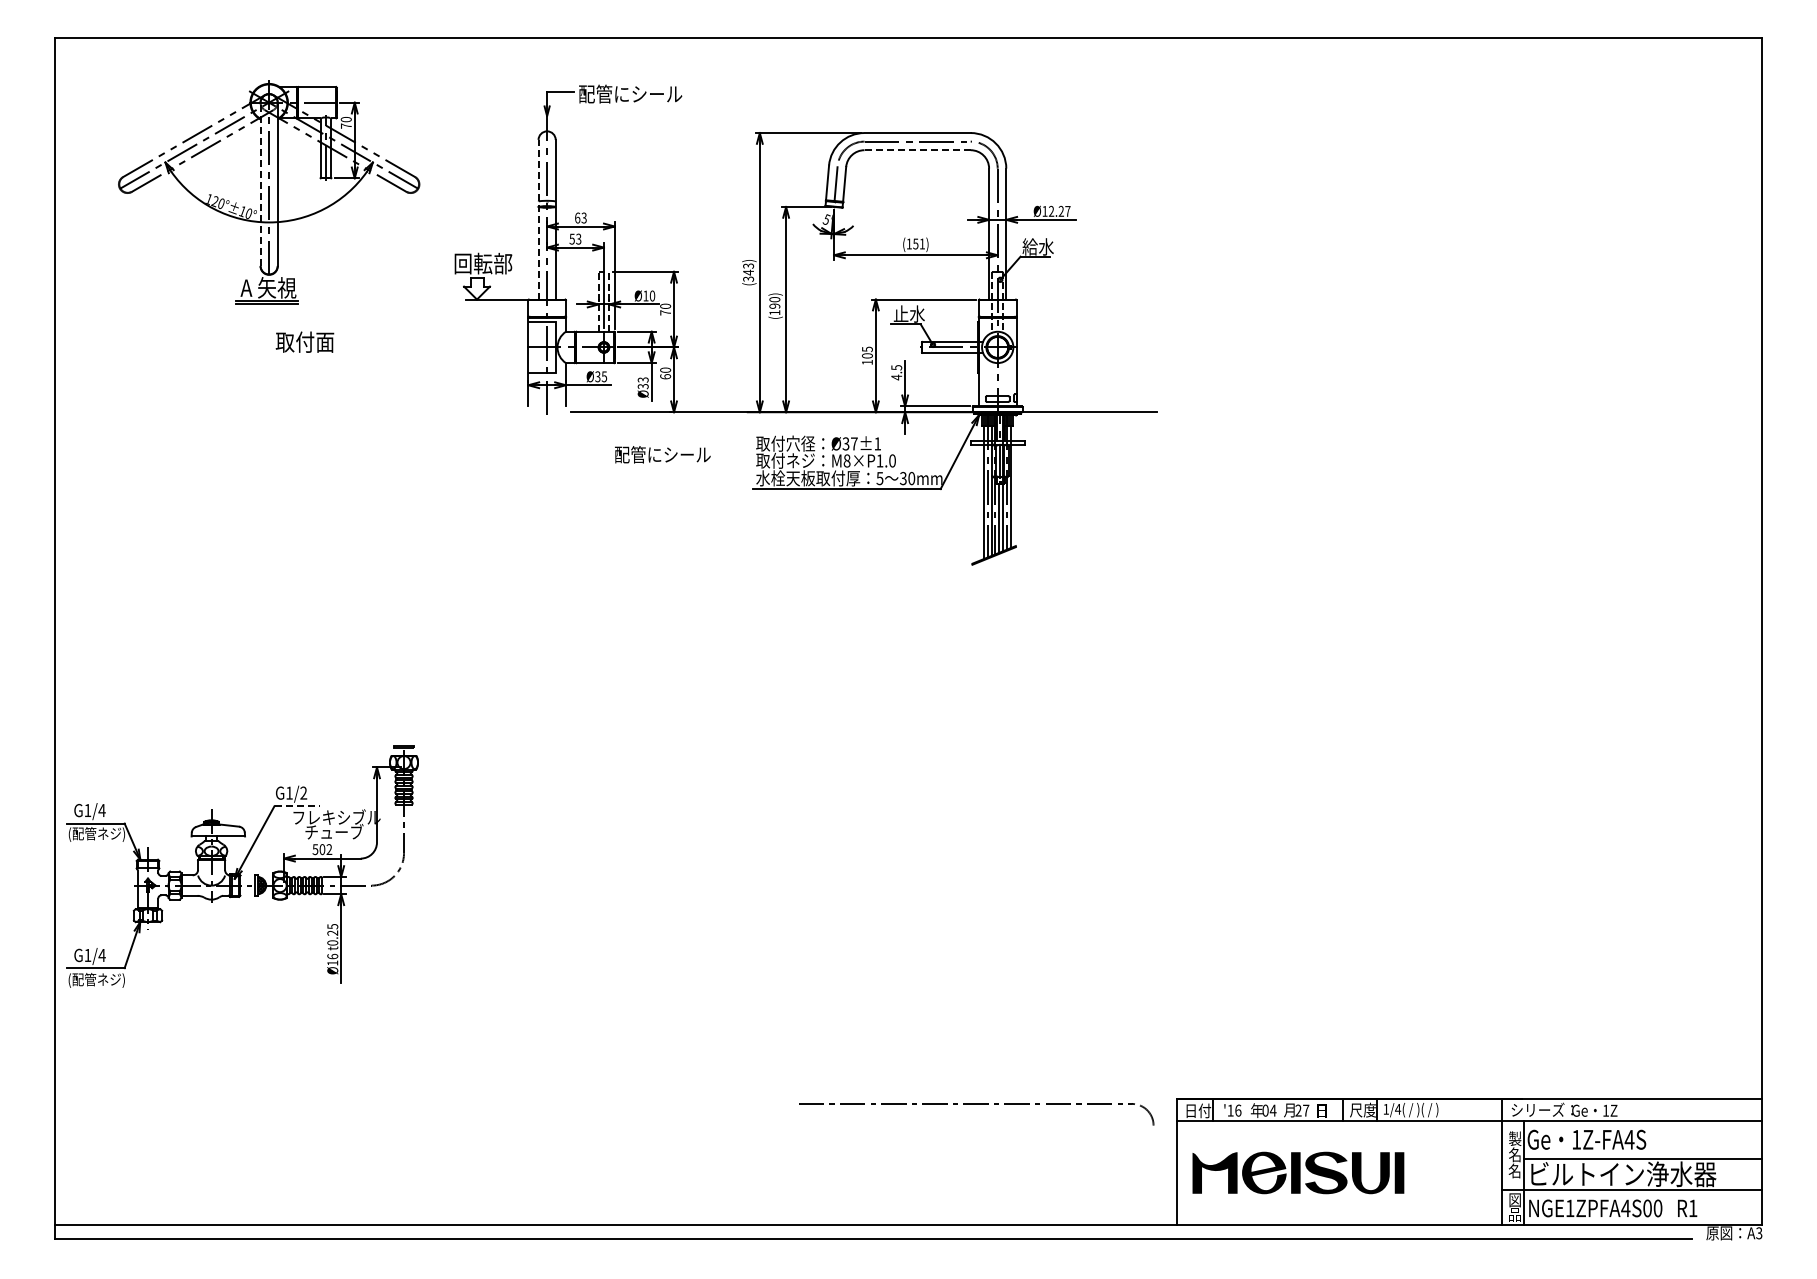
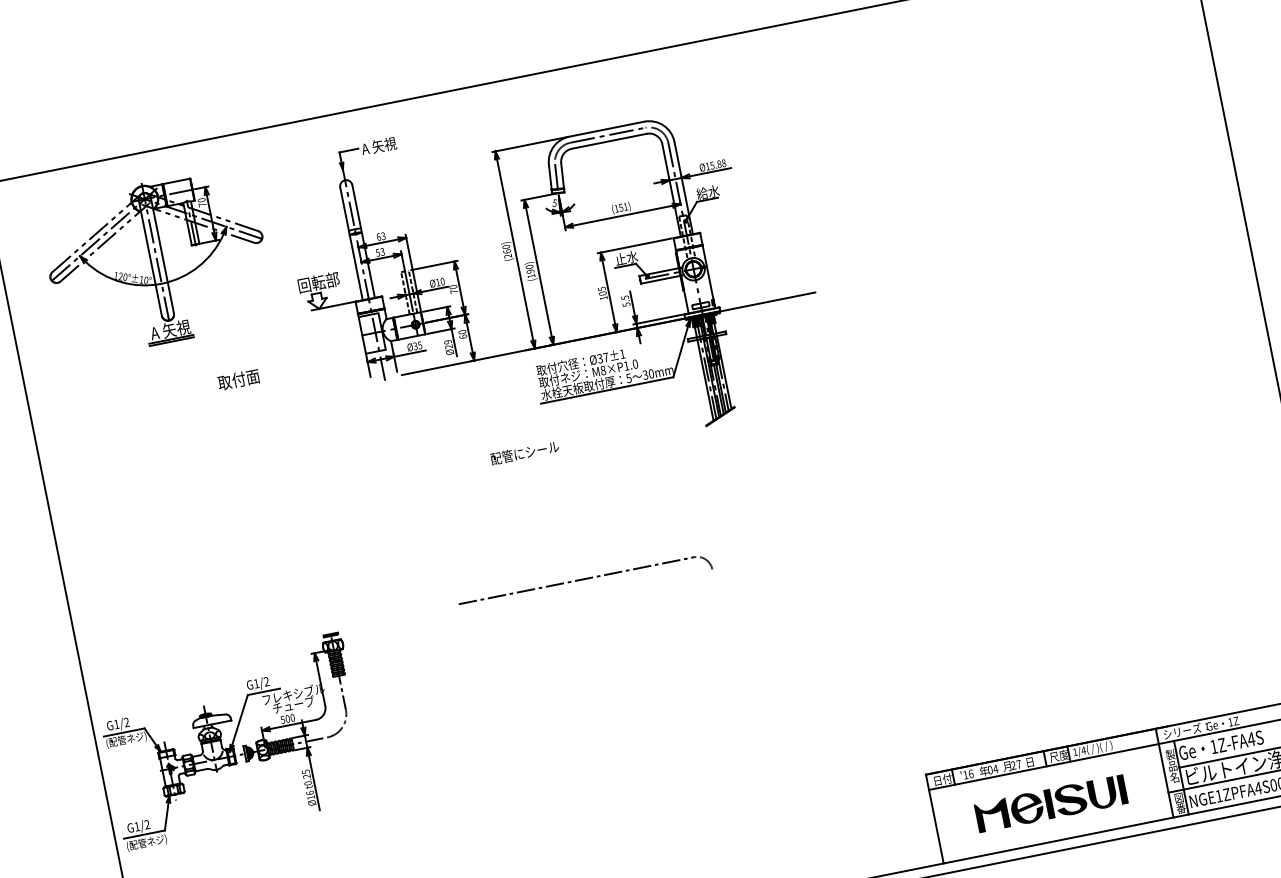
text: (630, 93) -> (398, 141), 配管にシール -> A 矢視
line: (918, 150) -> (609, 141), dashed -> solid
line: (260, 184) -> (150, 258), dashed -> solid
text: (1059, 210) -> (717, 163), Ø12.27 -> Ø15.88
line: (538, 219) -> (351, 243), dashed -> solid
text: (748, 272) -> (507, 251), (343) -> (260)
text: (304, 341) -> (238, 379), moved
text: (896, 377) -> (626, 304), 4.5 -> 5.5
text: (643, 383) -> (448, 344), Ø33 -> Ø29
text: (662, 454) -> (524, 452), moved
line: (297, 806) -> (264, 692), dashed -> solid
text: (101, 809) -> (126, 721), G1/4 -> G1/2
text: (329, 849) -> (292, 717), 502 -> 500
text: (101, 954) -> (146, 824), G1/4 -> G1/2
part: (976, 1104) -> (584, 579), moved
text: (1514, 1154) -> (1172, 766), 名 -> 品
part: (1298, 1172) -> (1051, 803), moved
text: (1515, 1214) -> (1181, 808), 品 -> 番

